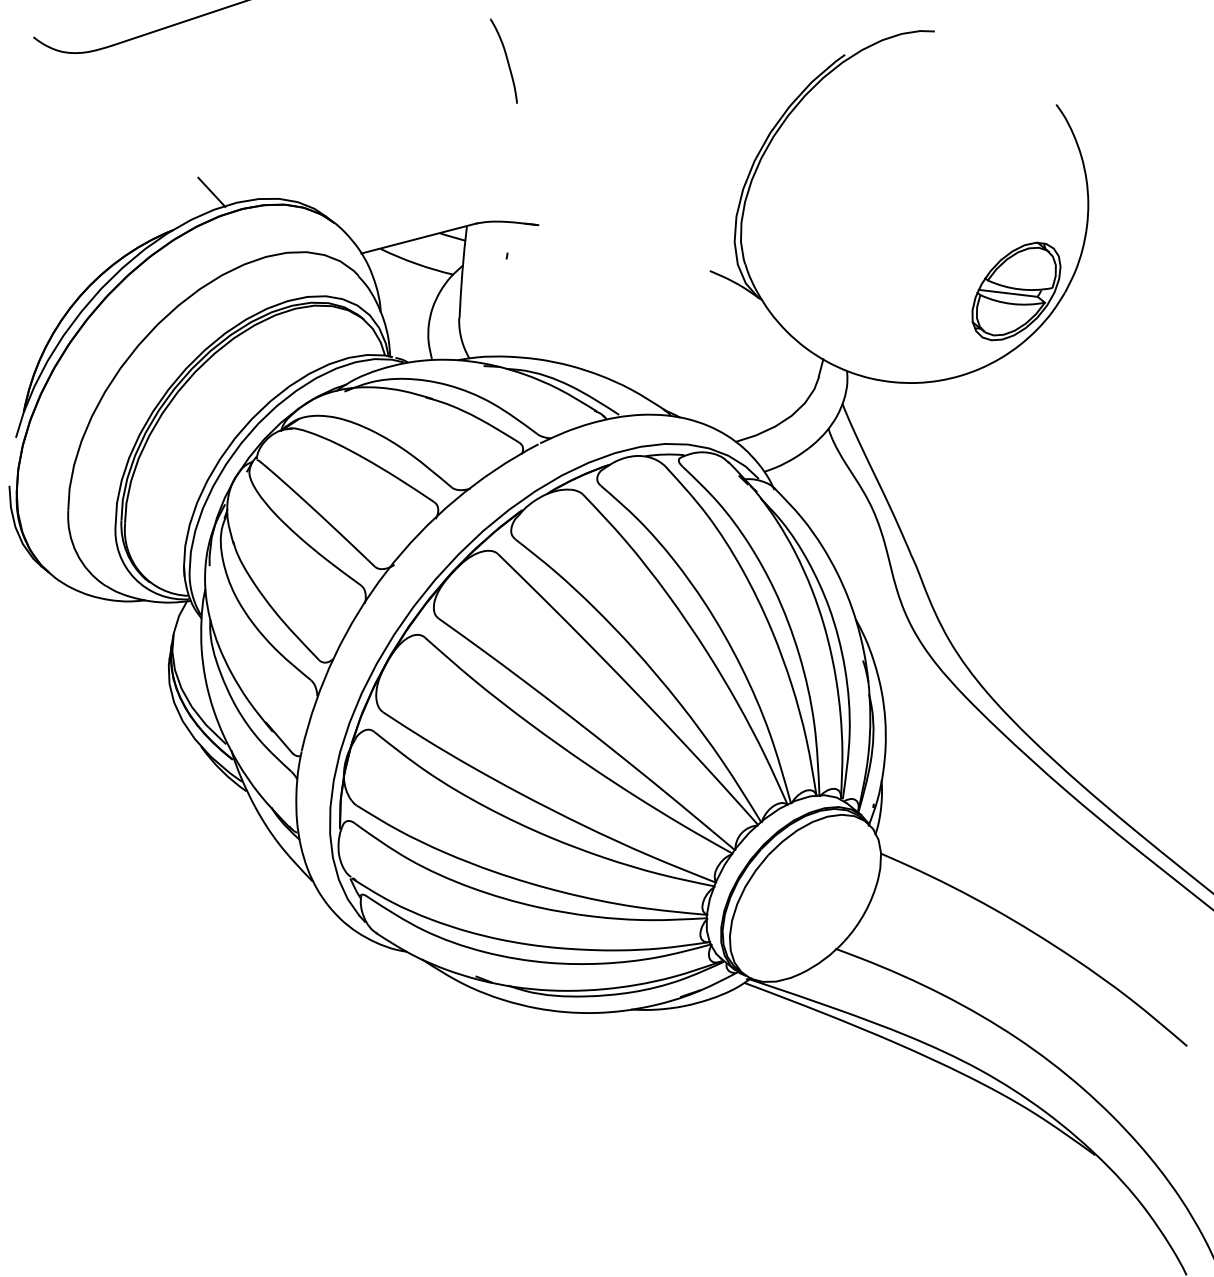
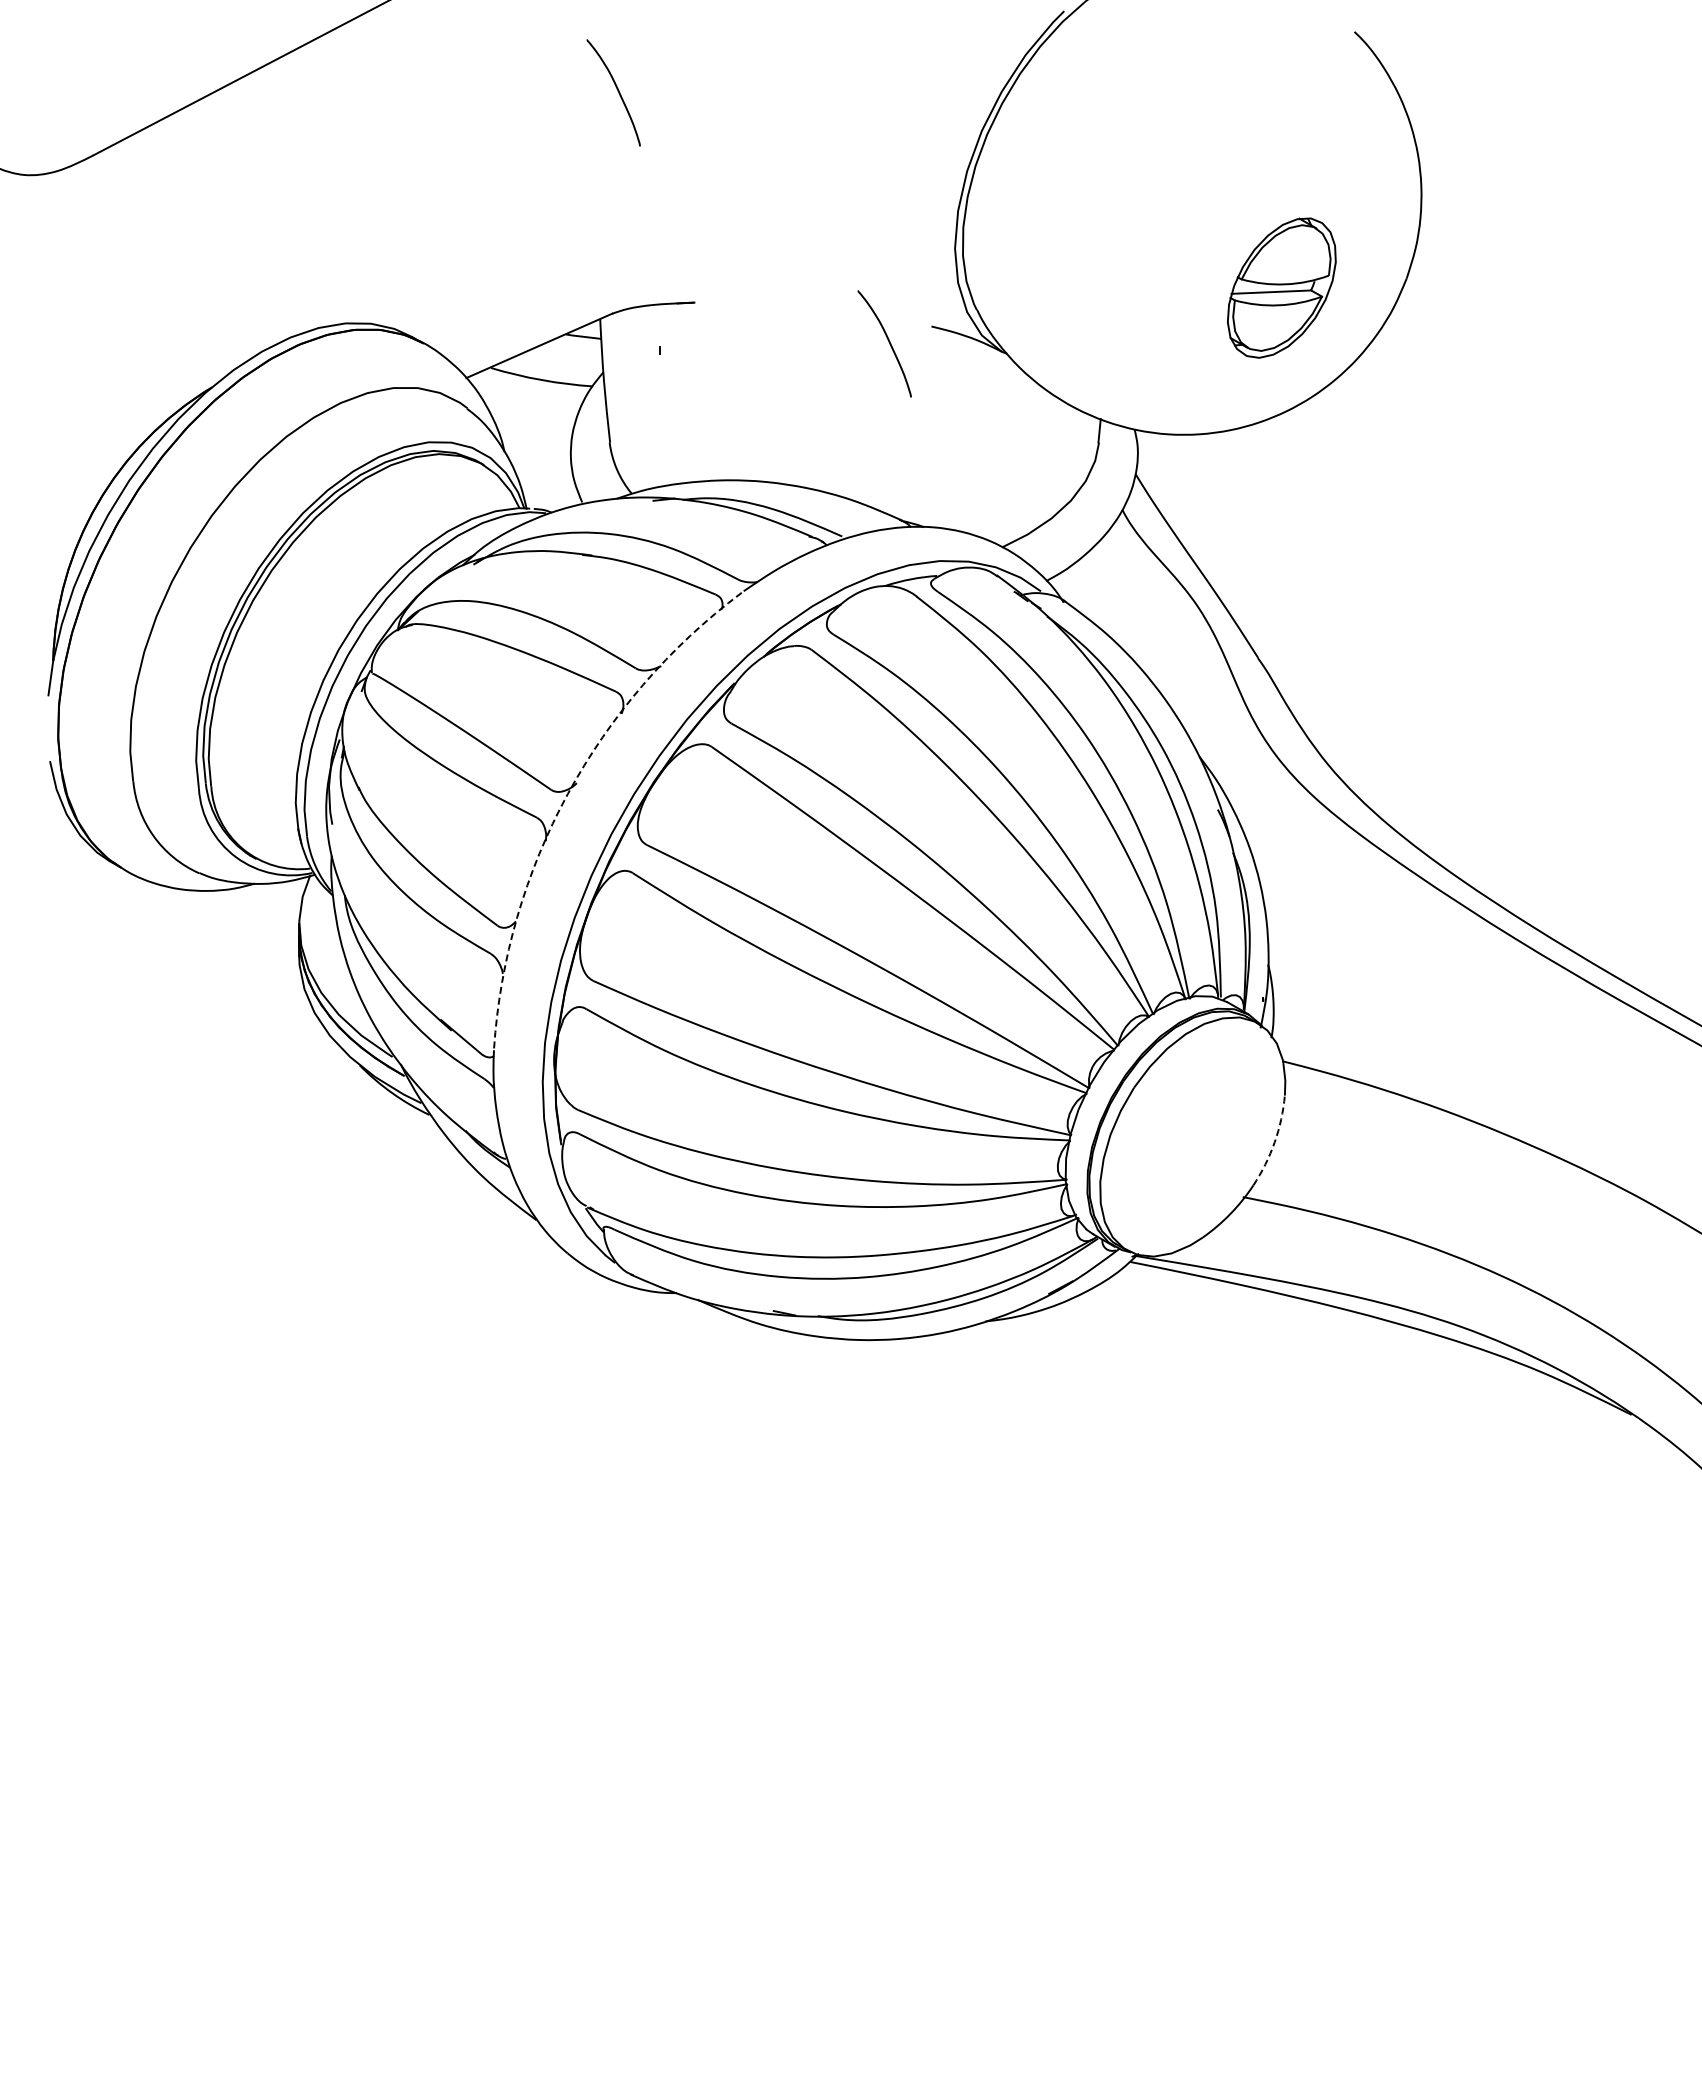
line: (212, 191) -> (255, 328), removed
curve: (676, 277) -> (888, 342), added
part: (1016, 291) -> (1281, 287), moved
arc: (386, 571) -> (567, 794), solid -> dashed
arc: (865, 912) -> (1274, 1142), solid -> dashed

